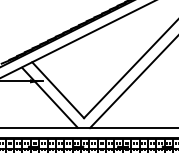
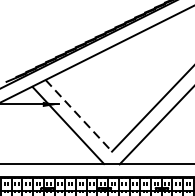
line: (58, 90) -> (79, 116), solid -> dashed

